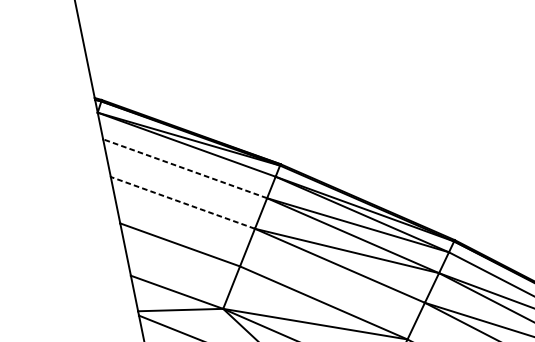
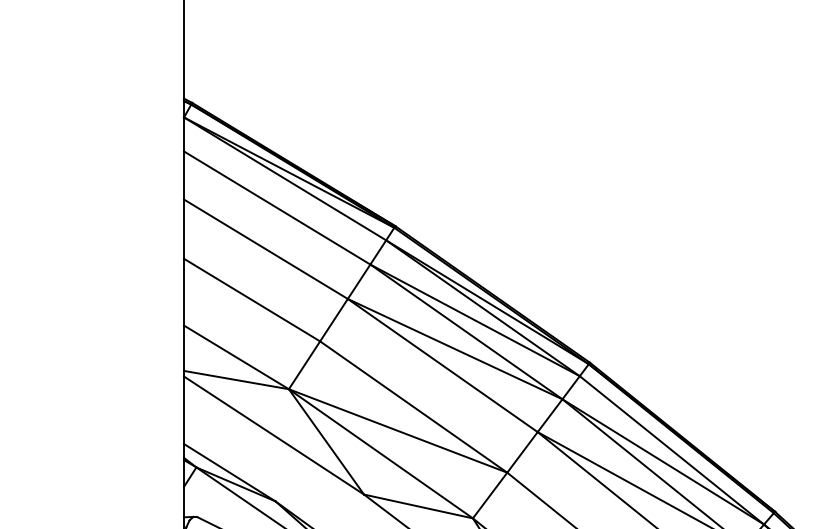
line: (185, 169) -> (277, 208), dashed -> solid
line: (182, 203) -> (265, 249), dashed -> solid

